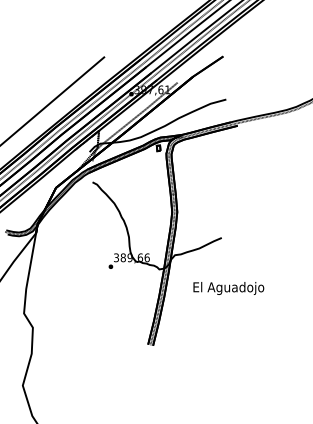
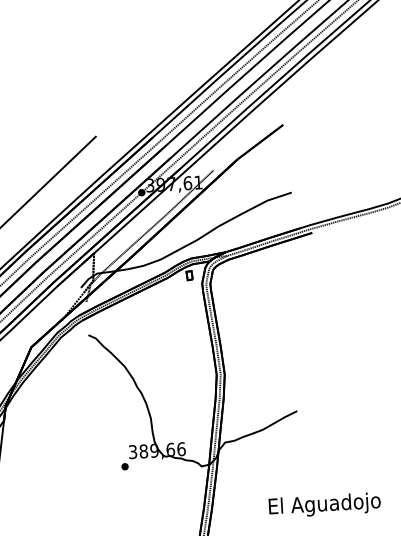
text: (228, 288) -> (324, 505), moved

